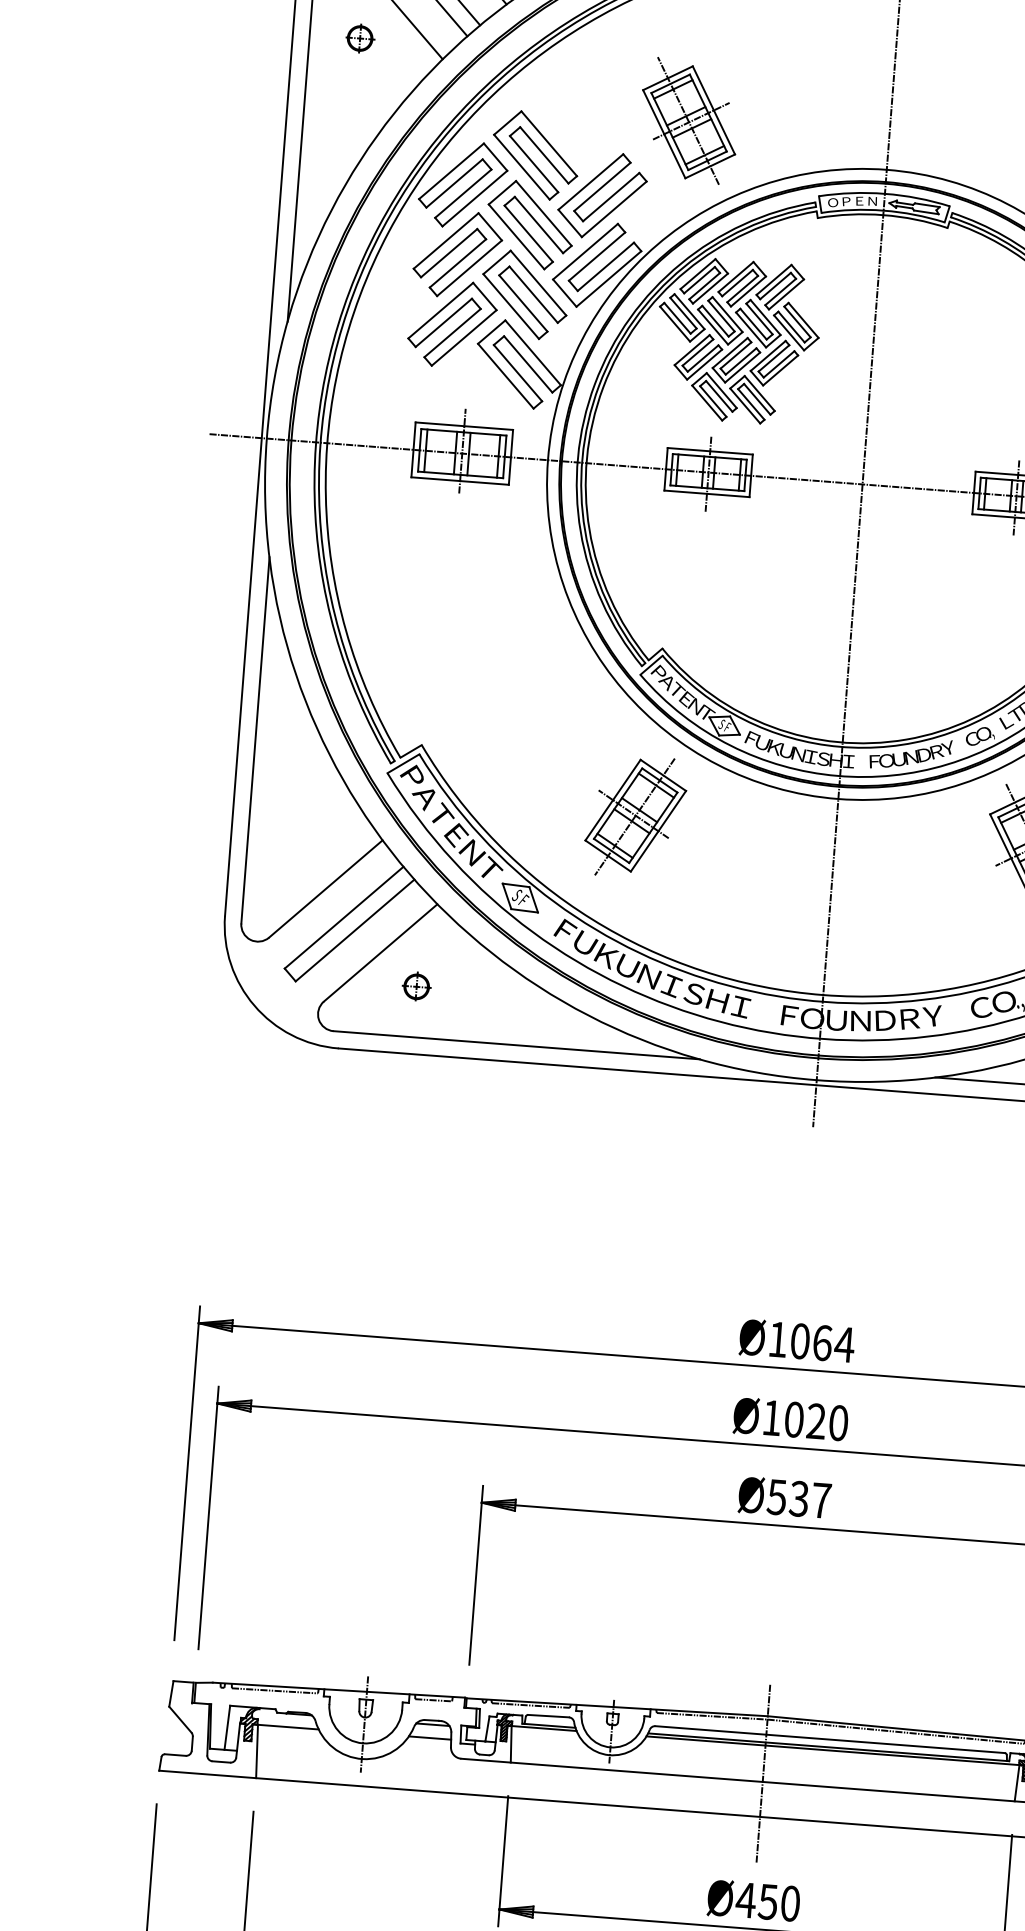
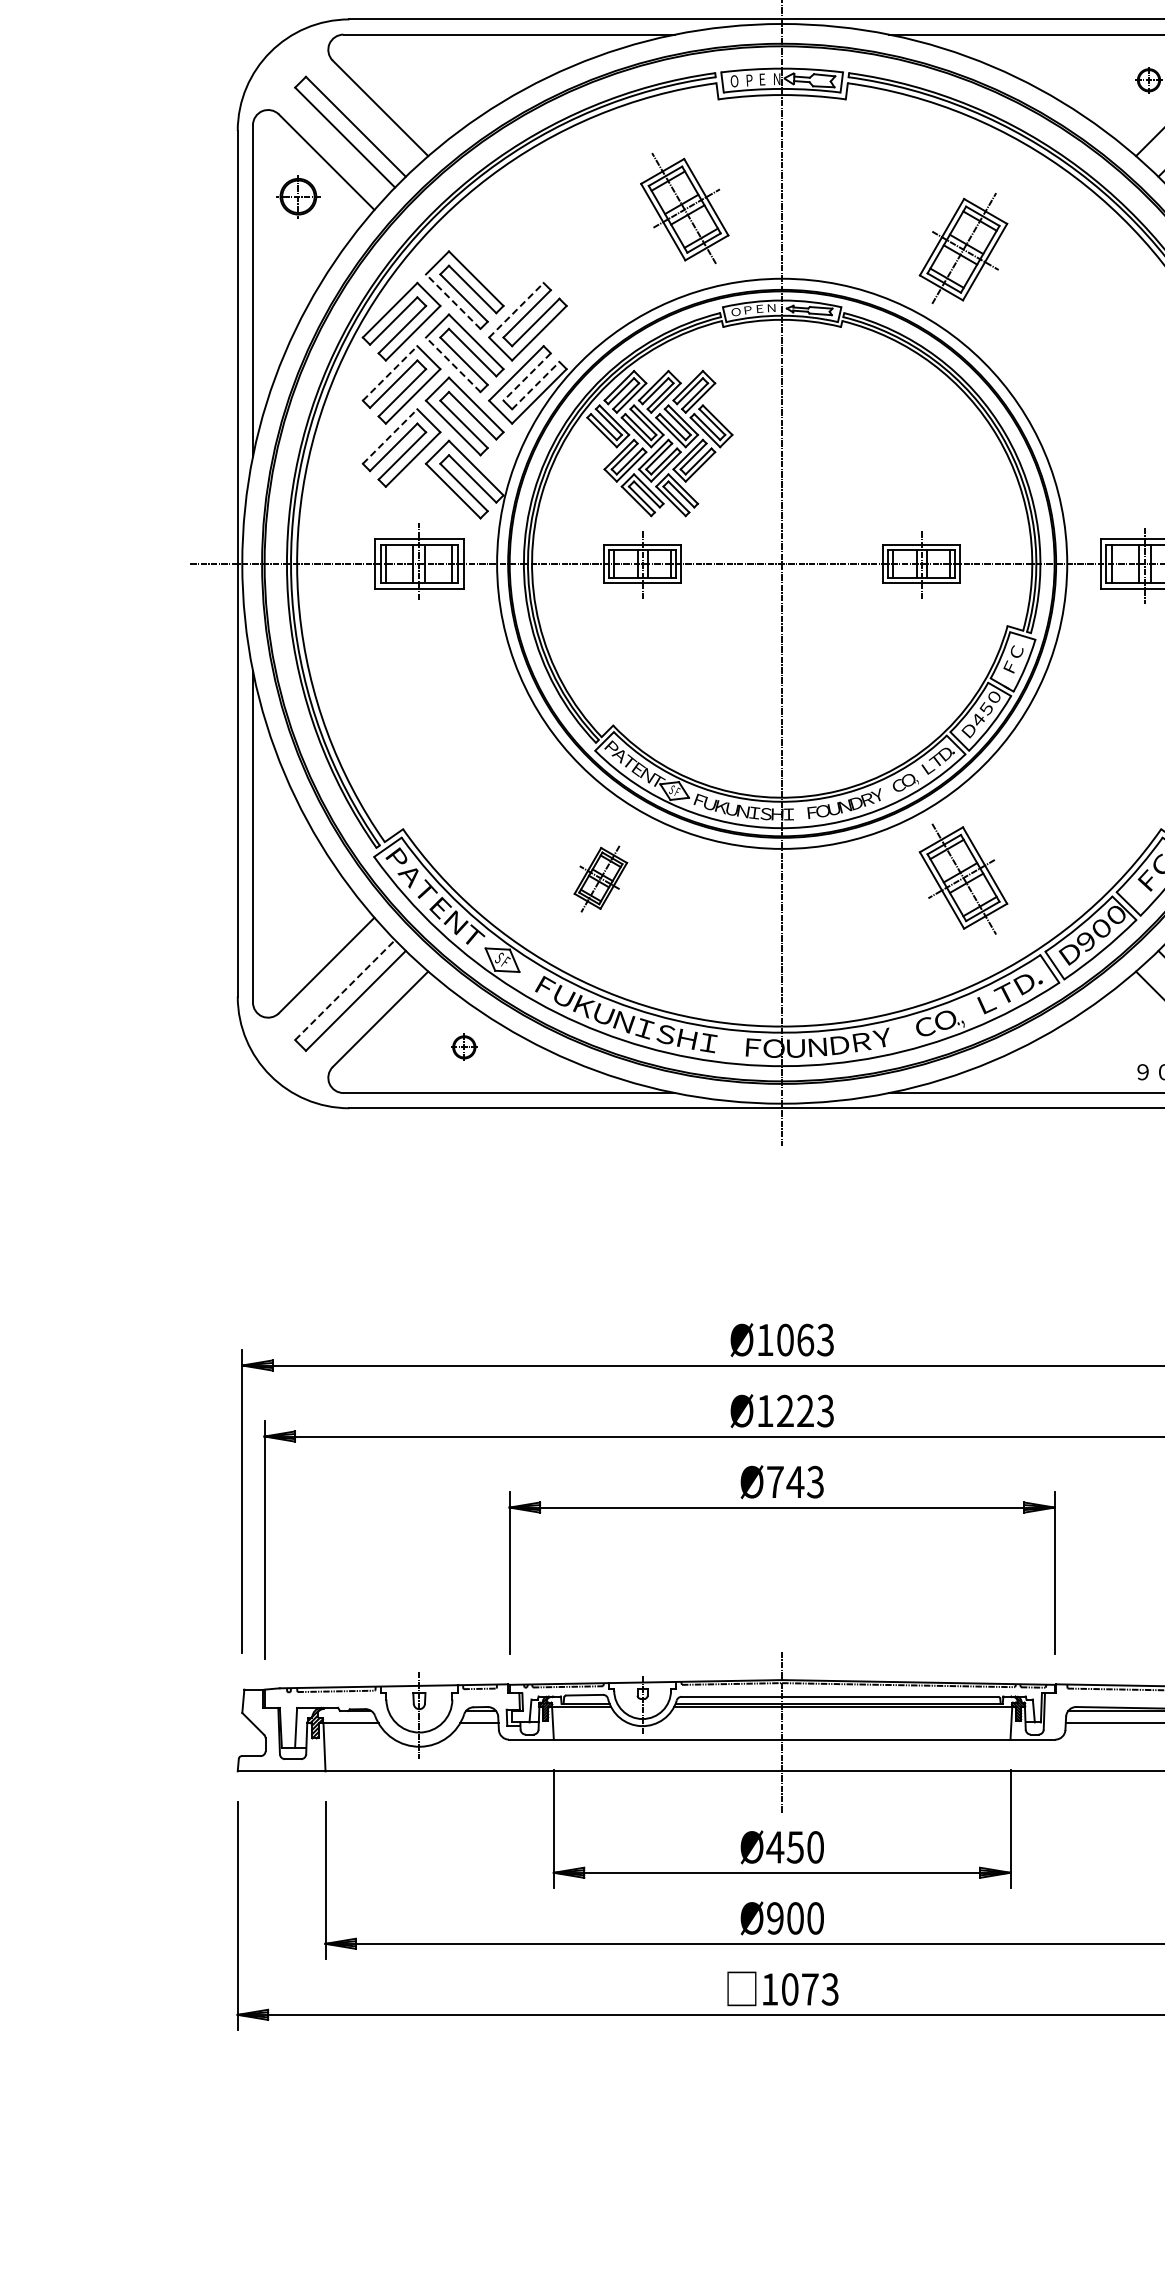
part: (359, 39) -> (298, 197), size x1.6
part: (688, 120) -> (684, 208), moved
line: (522, 167) -> (453, 301), solid -> dashed
line: (590, 182) -> (516, 310), solid -> dashed
line: (516, 236) -> (453, 364), solid -> dashed
line: (446, 241) -> (390, 373), solid -> dashed
line: (596, 257) -> (526, 377), solid -> dashed
line: (606, 266) -> (536, 385), solid -> dashed
line: (441, 310) -> (390, 436), solid -> dashed
part: (635, 816) -> (600, 878), size x0.6
line: (344, 918) -> (345, 990), solid -> dashed
part: (416, 985) -> (464, 1046), moved
text: (844, 1344) -> (825, 1339), Ø1064 -> Ø1063
text: (816, 1420) -> (805, 1410), Ø1020 -> Ø1223
text: (799, 1498) -> (795, 1481), Ø537 -> Ø743

